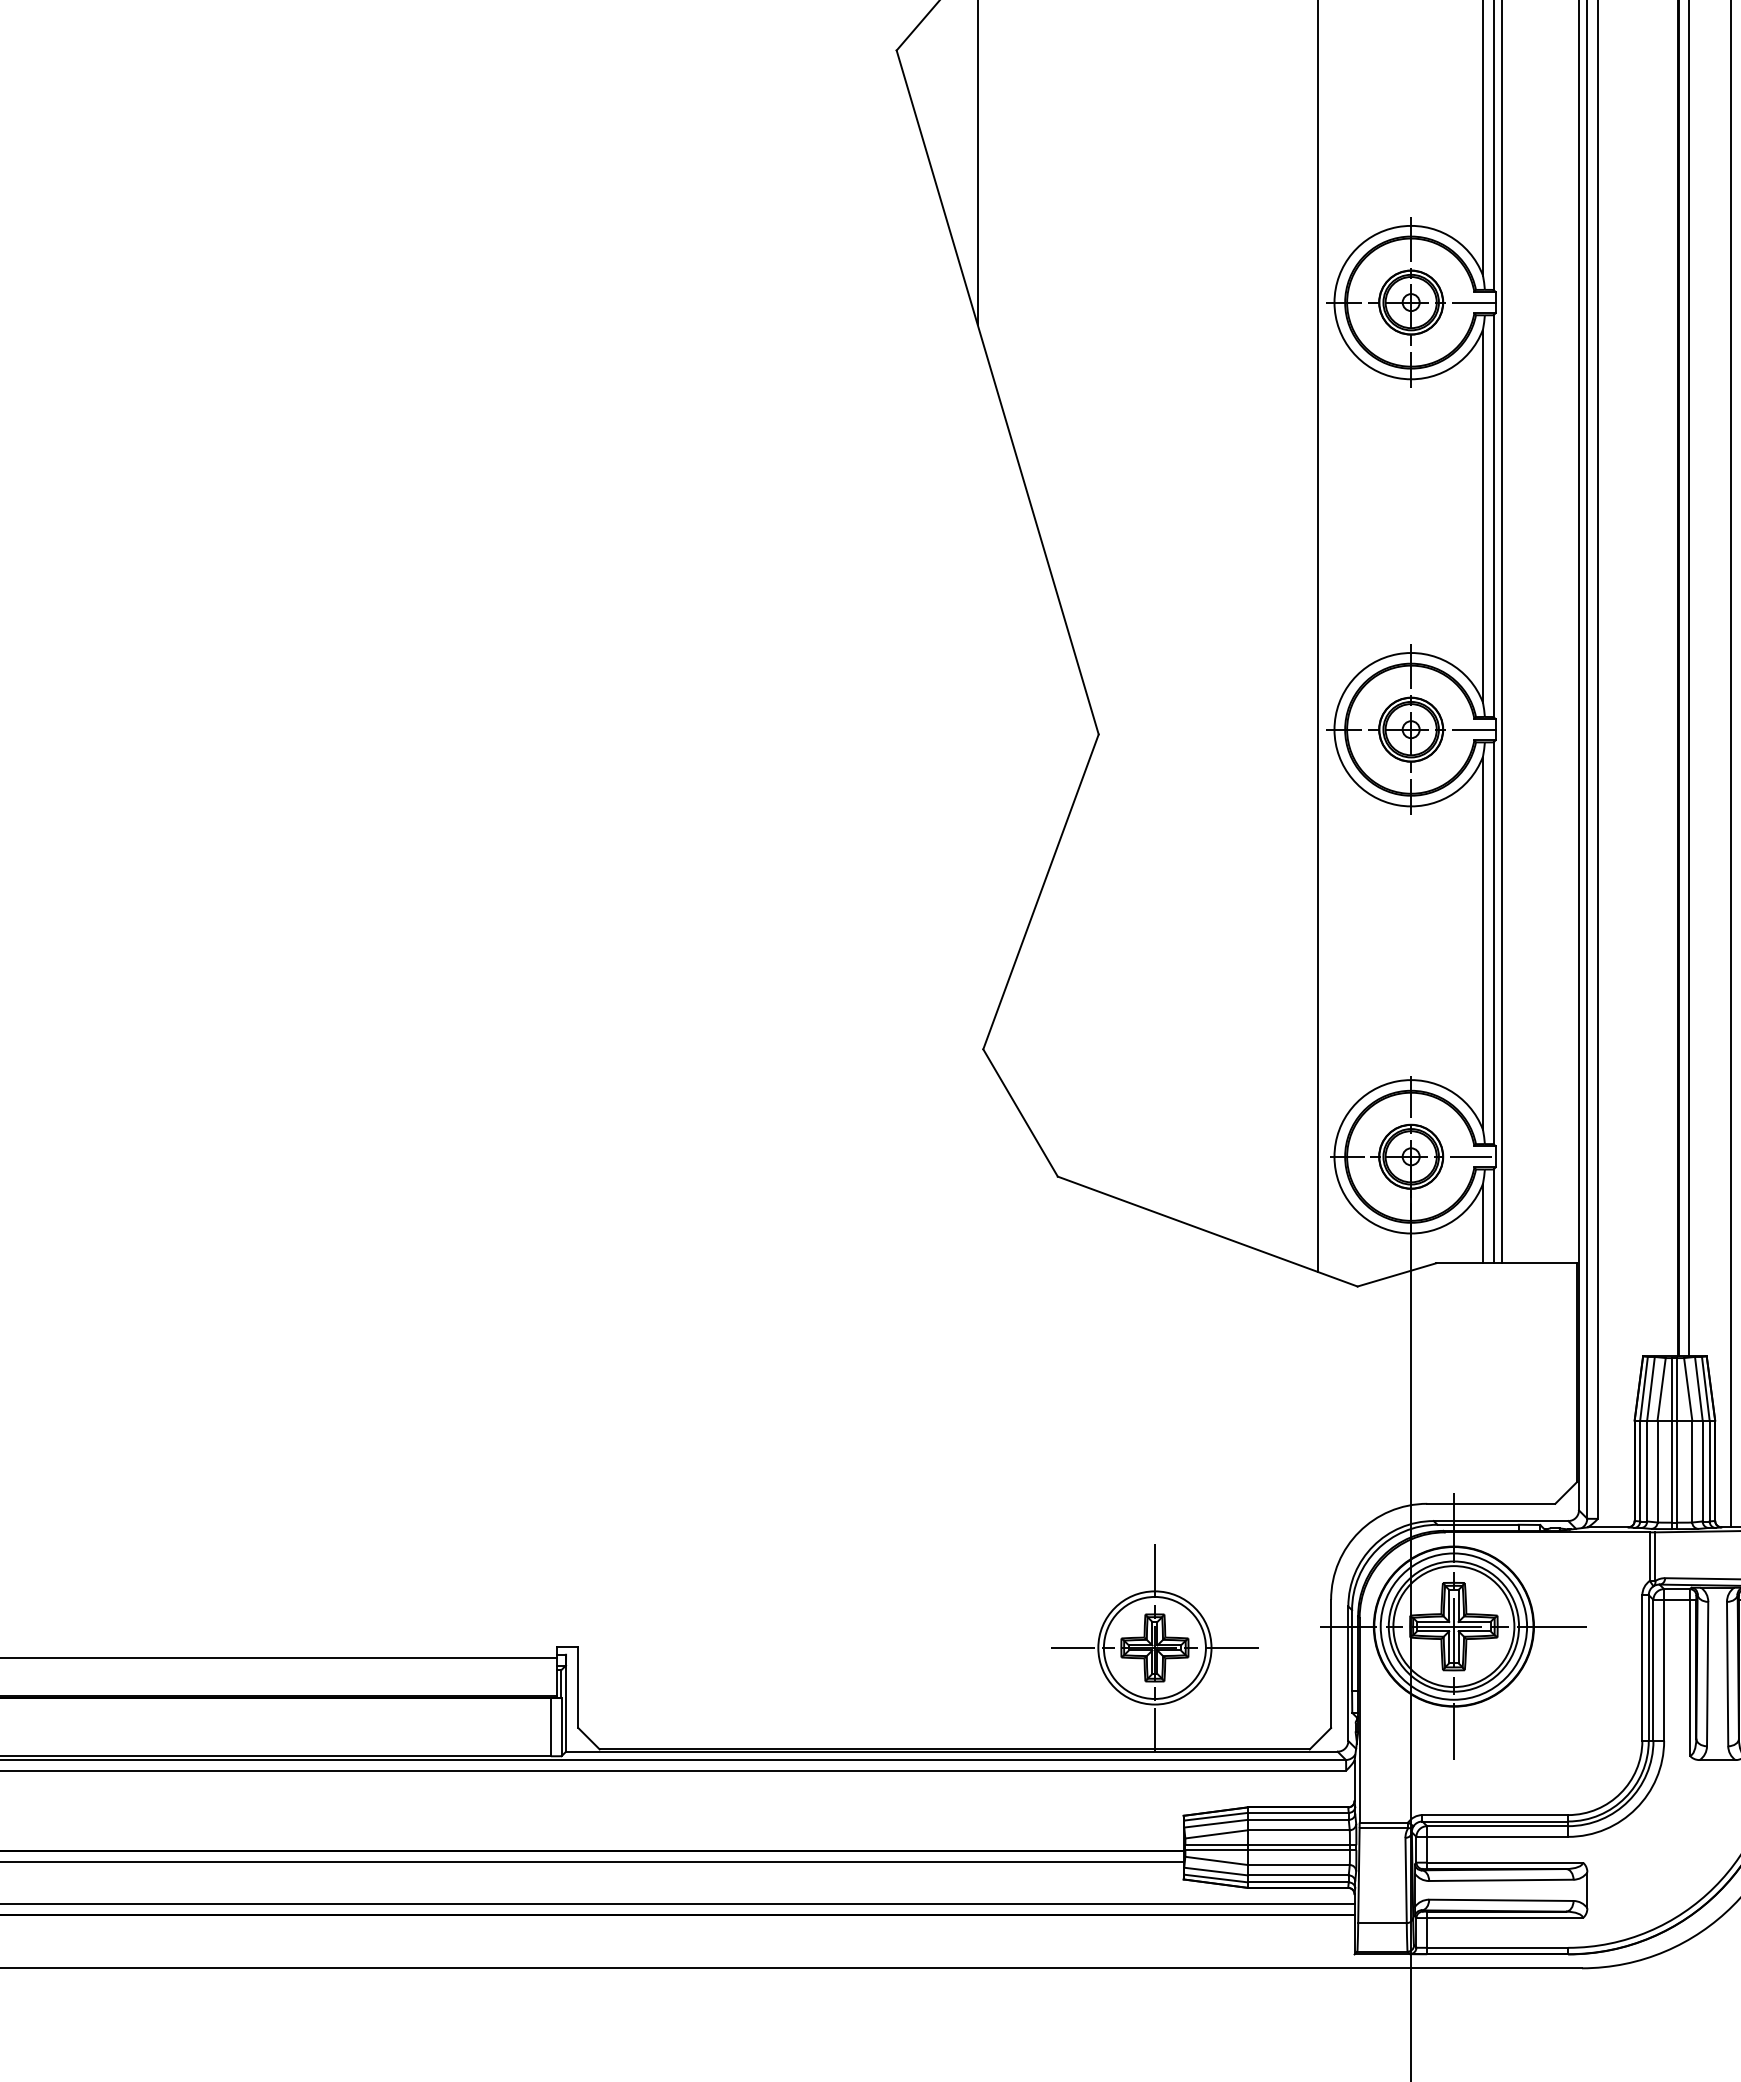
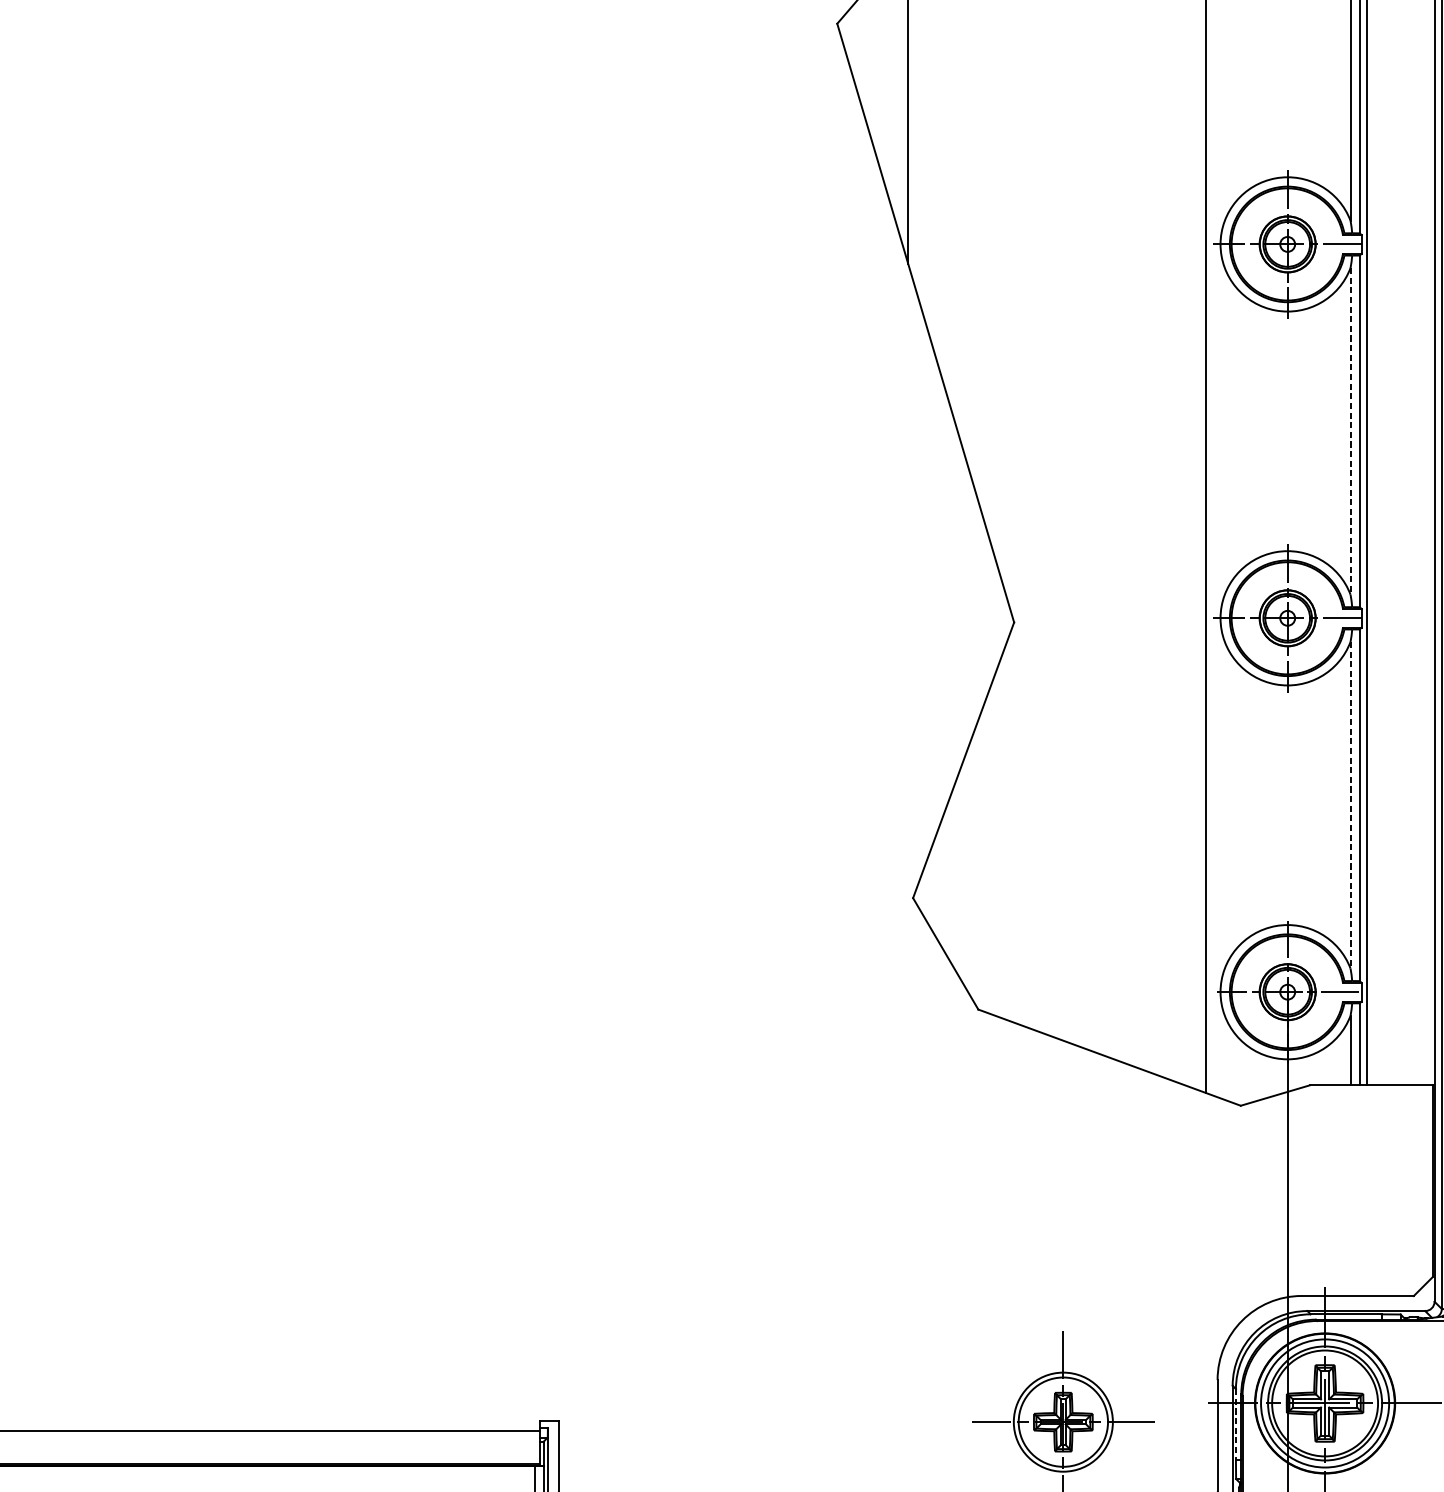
line: (1482, 516) -> (1350, 431), solid -> dashed
line: (1482, 943) -> (1350, 805), solid -> dashed
line: (1352, 1650) -> (1236, 1424), solid -> dashed

